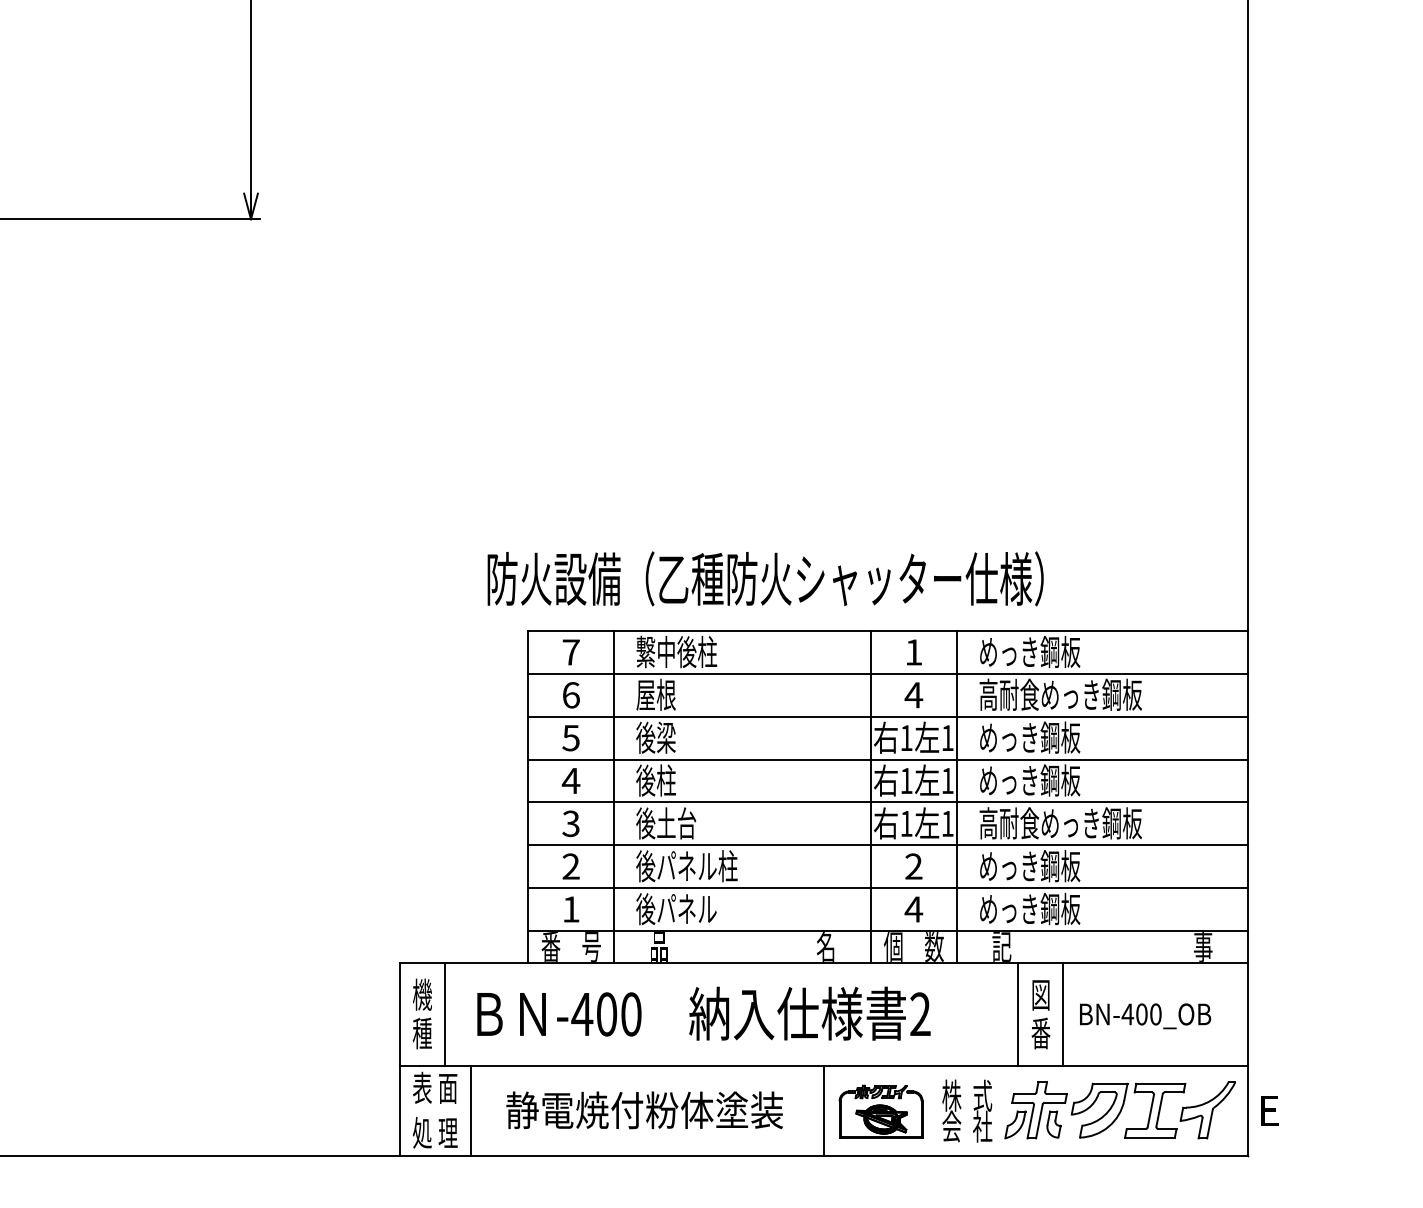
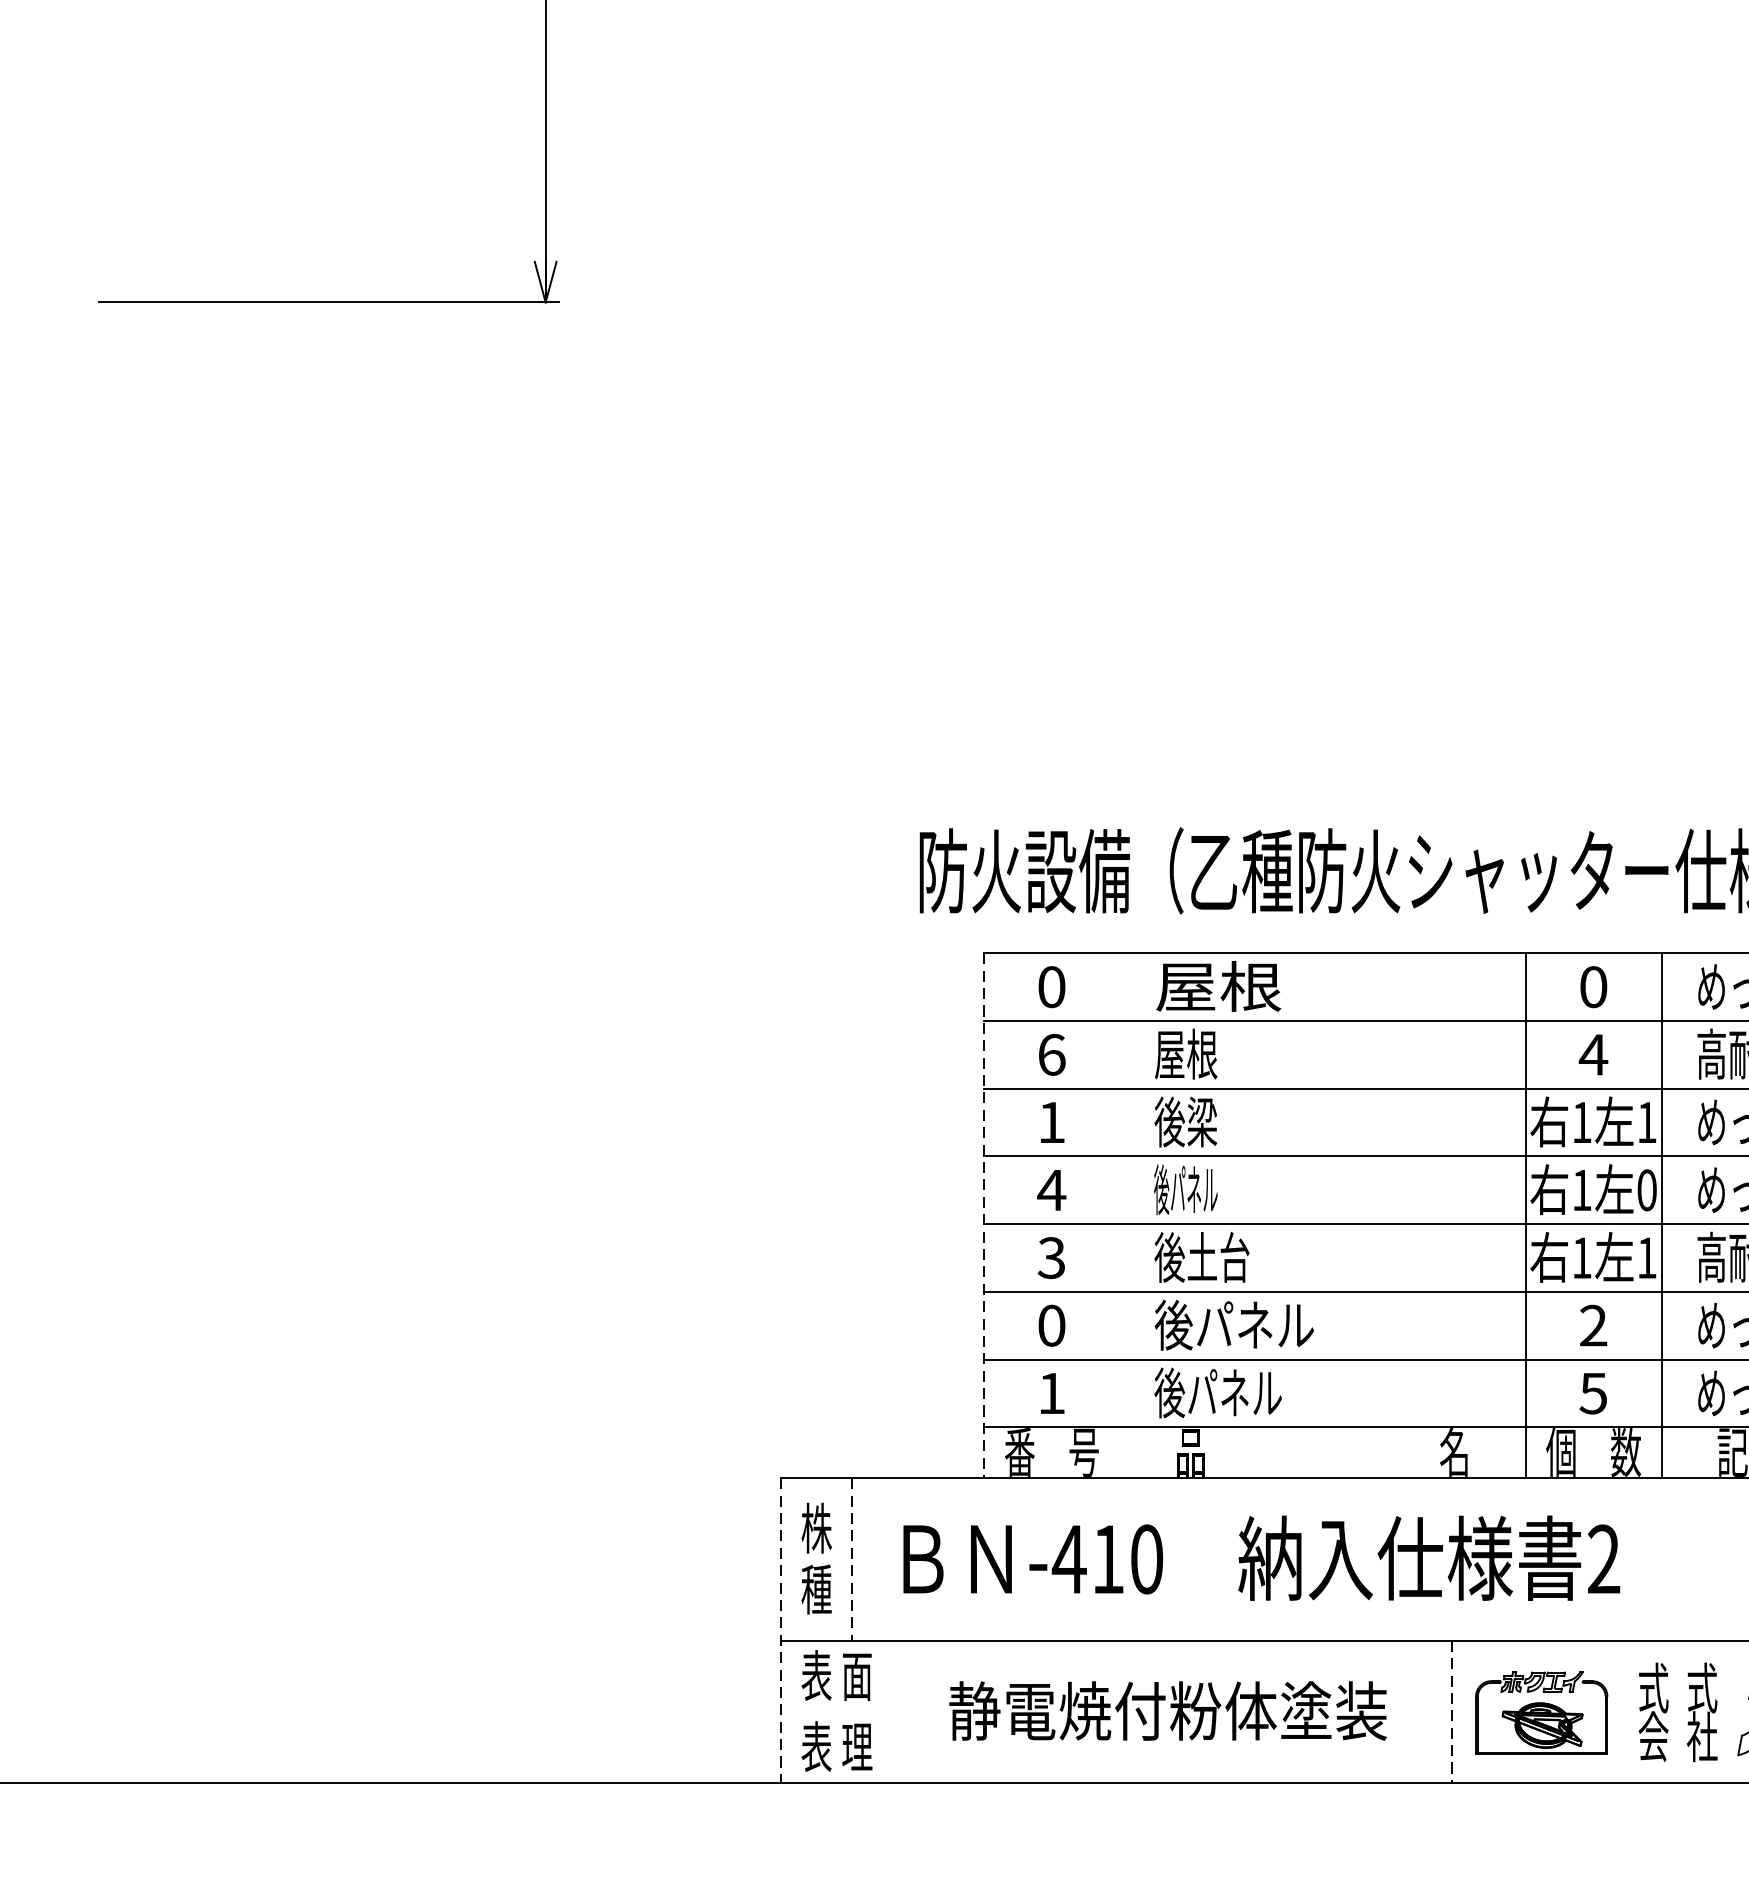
text: (676, 651) -> (1218, 985), 繋中後柱 -> 屋根
text: (570, 652) -> (1050, 987), 7 -> 0
text: (913, 652) -> (1592, 987), 1 -> 0
text: (570, 738) -> (1050, 1123), 5 -> 1
text: (655, 780) -> (1185, 1189), 後柱 -> 後パネル
text: (947, 780) -> (1646, 1189), 1 -> 0
line: (528, 797) -> (984, 1216), solid -> dashed
line: (614, 797) -> (1120, 1216), removed
text: (570, 866) -> (1050, 1325), 2 -> 0
text: (686, 866) -> (1234, 1325), 後パネル柱 -> 後パネル
text: (913, 909) -> (1592, 1393), 4 -> 5
text: (422, 994) -> (816, 1527), 機 -> 株
line: (444, 1014) -> (851, 1559), solid -> dashed
text: (607, 1014) -> (1109, 1559), -400 -> -410
line: (399, 1059) -> (780, 1630), solid -> dashed
text: (951, 1095) -> (1653, 1687), 株 -> 式
line: (470, 1110) -> (892, 1711), removed
line: (824, 1110) -> (1452, 1711), solid -> dashed
text: (422, 1132) -> (816, 1746), 処 -> 表

